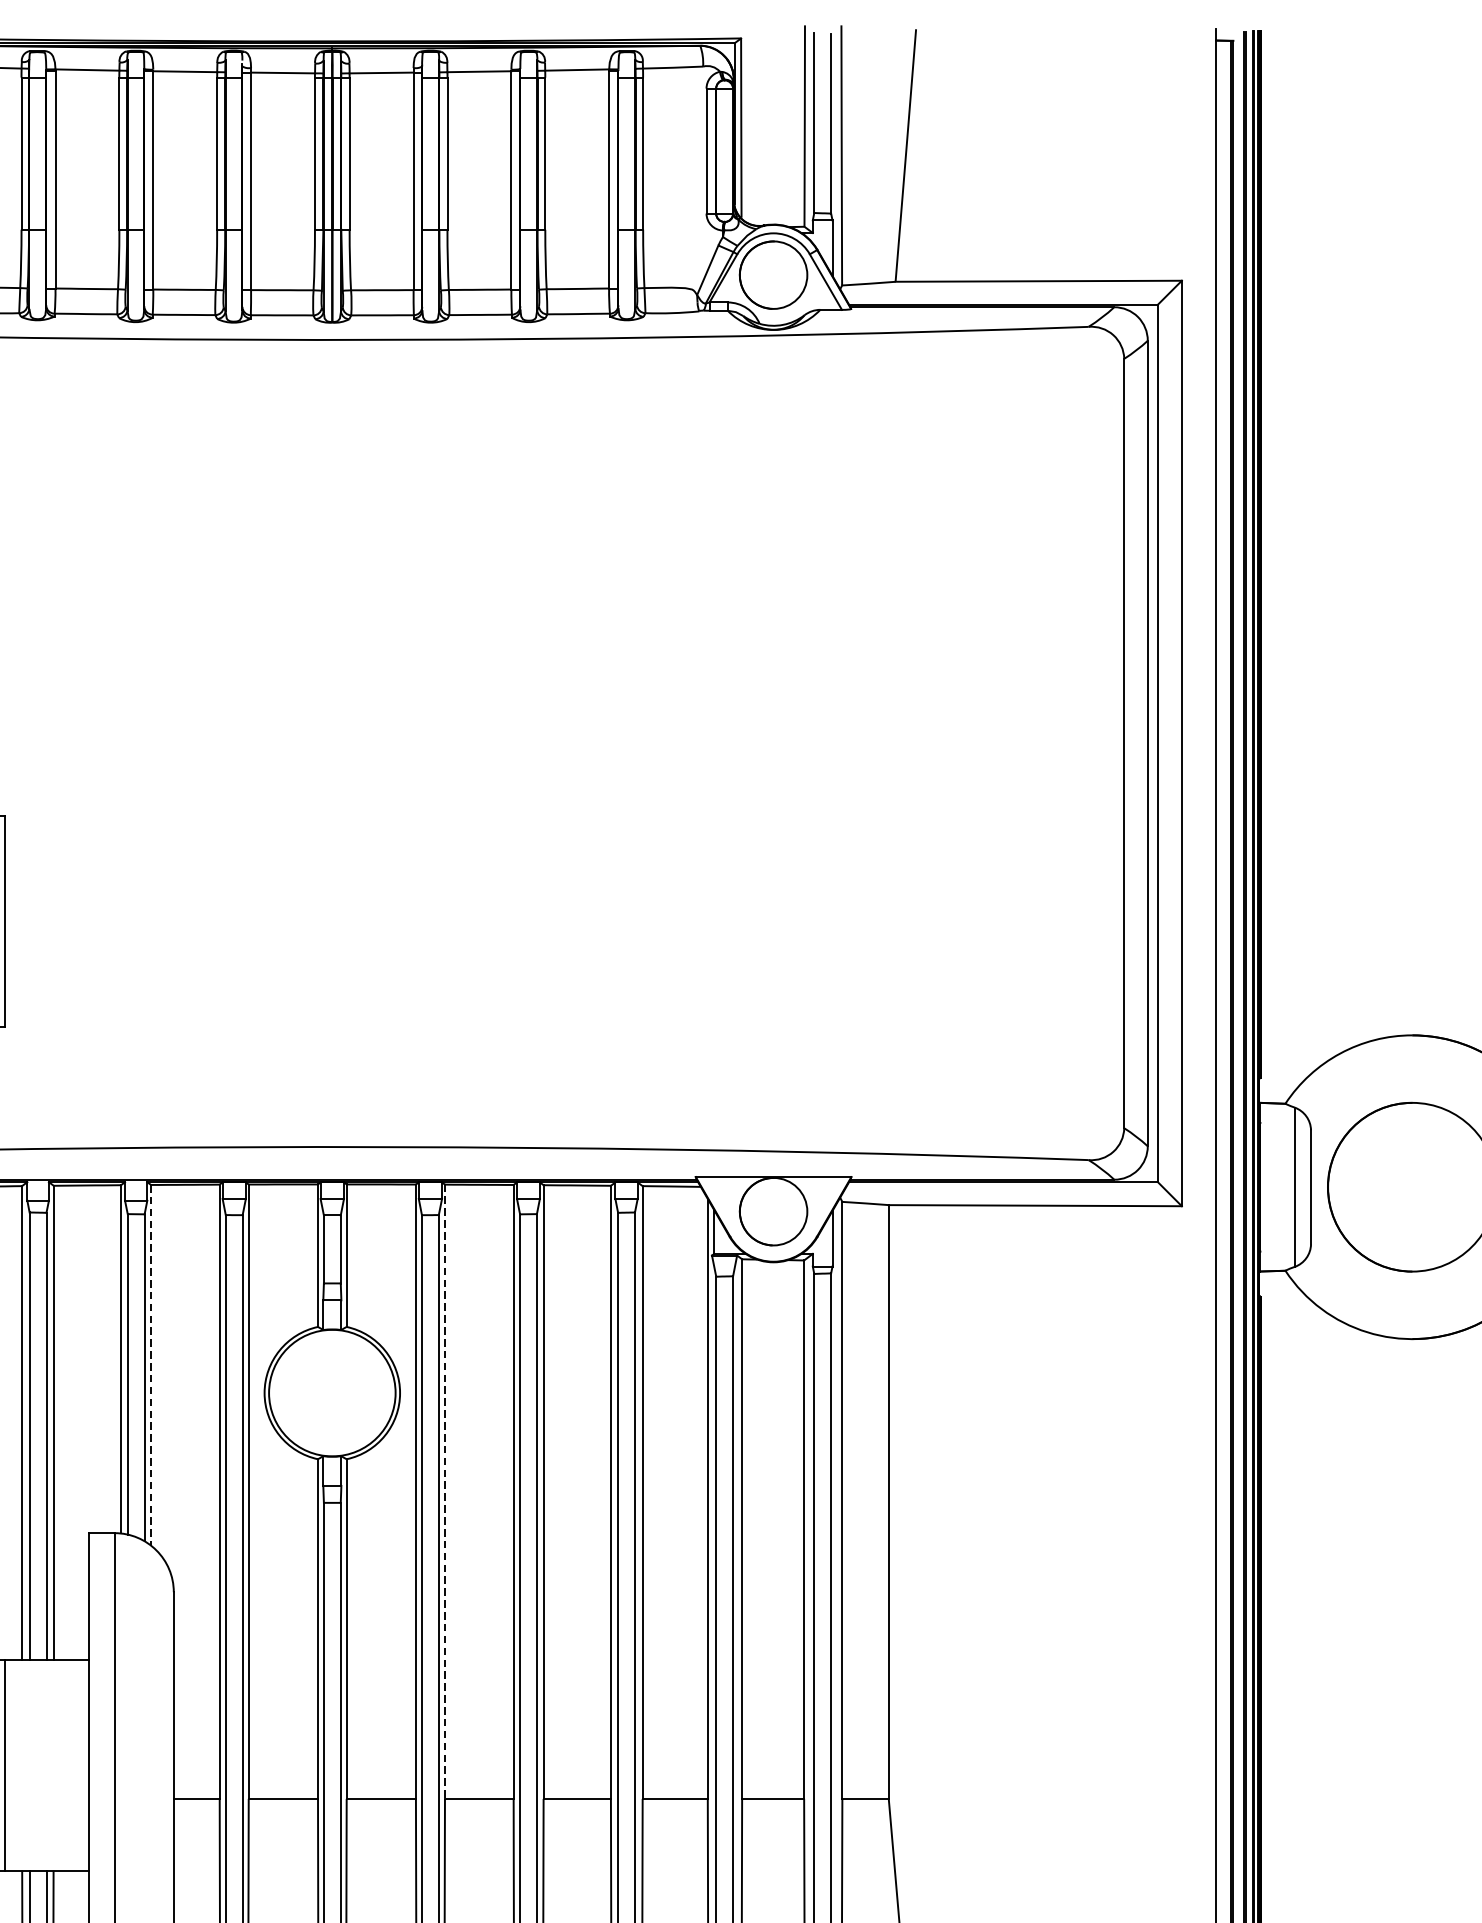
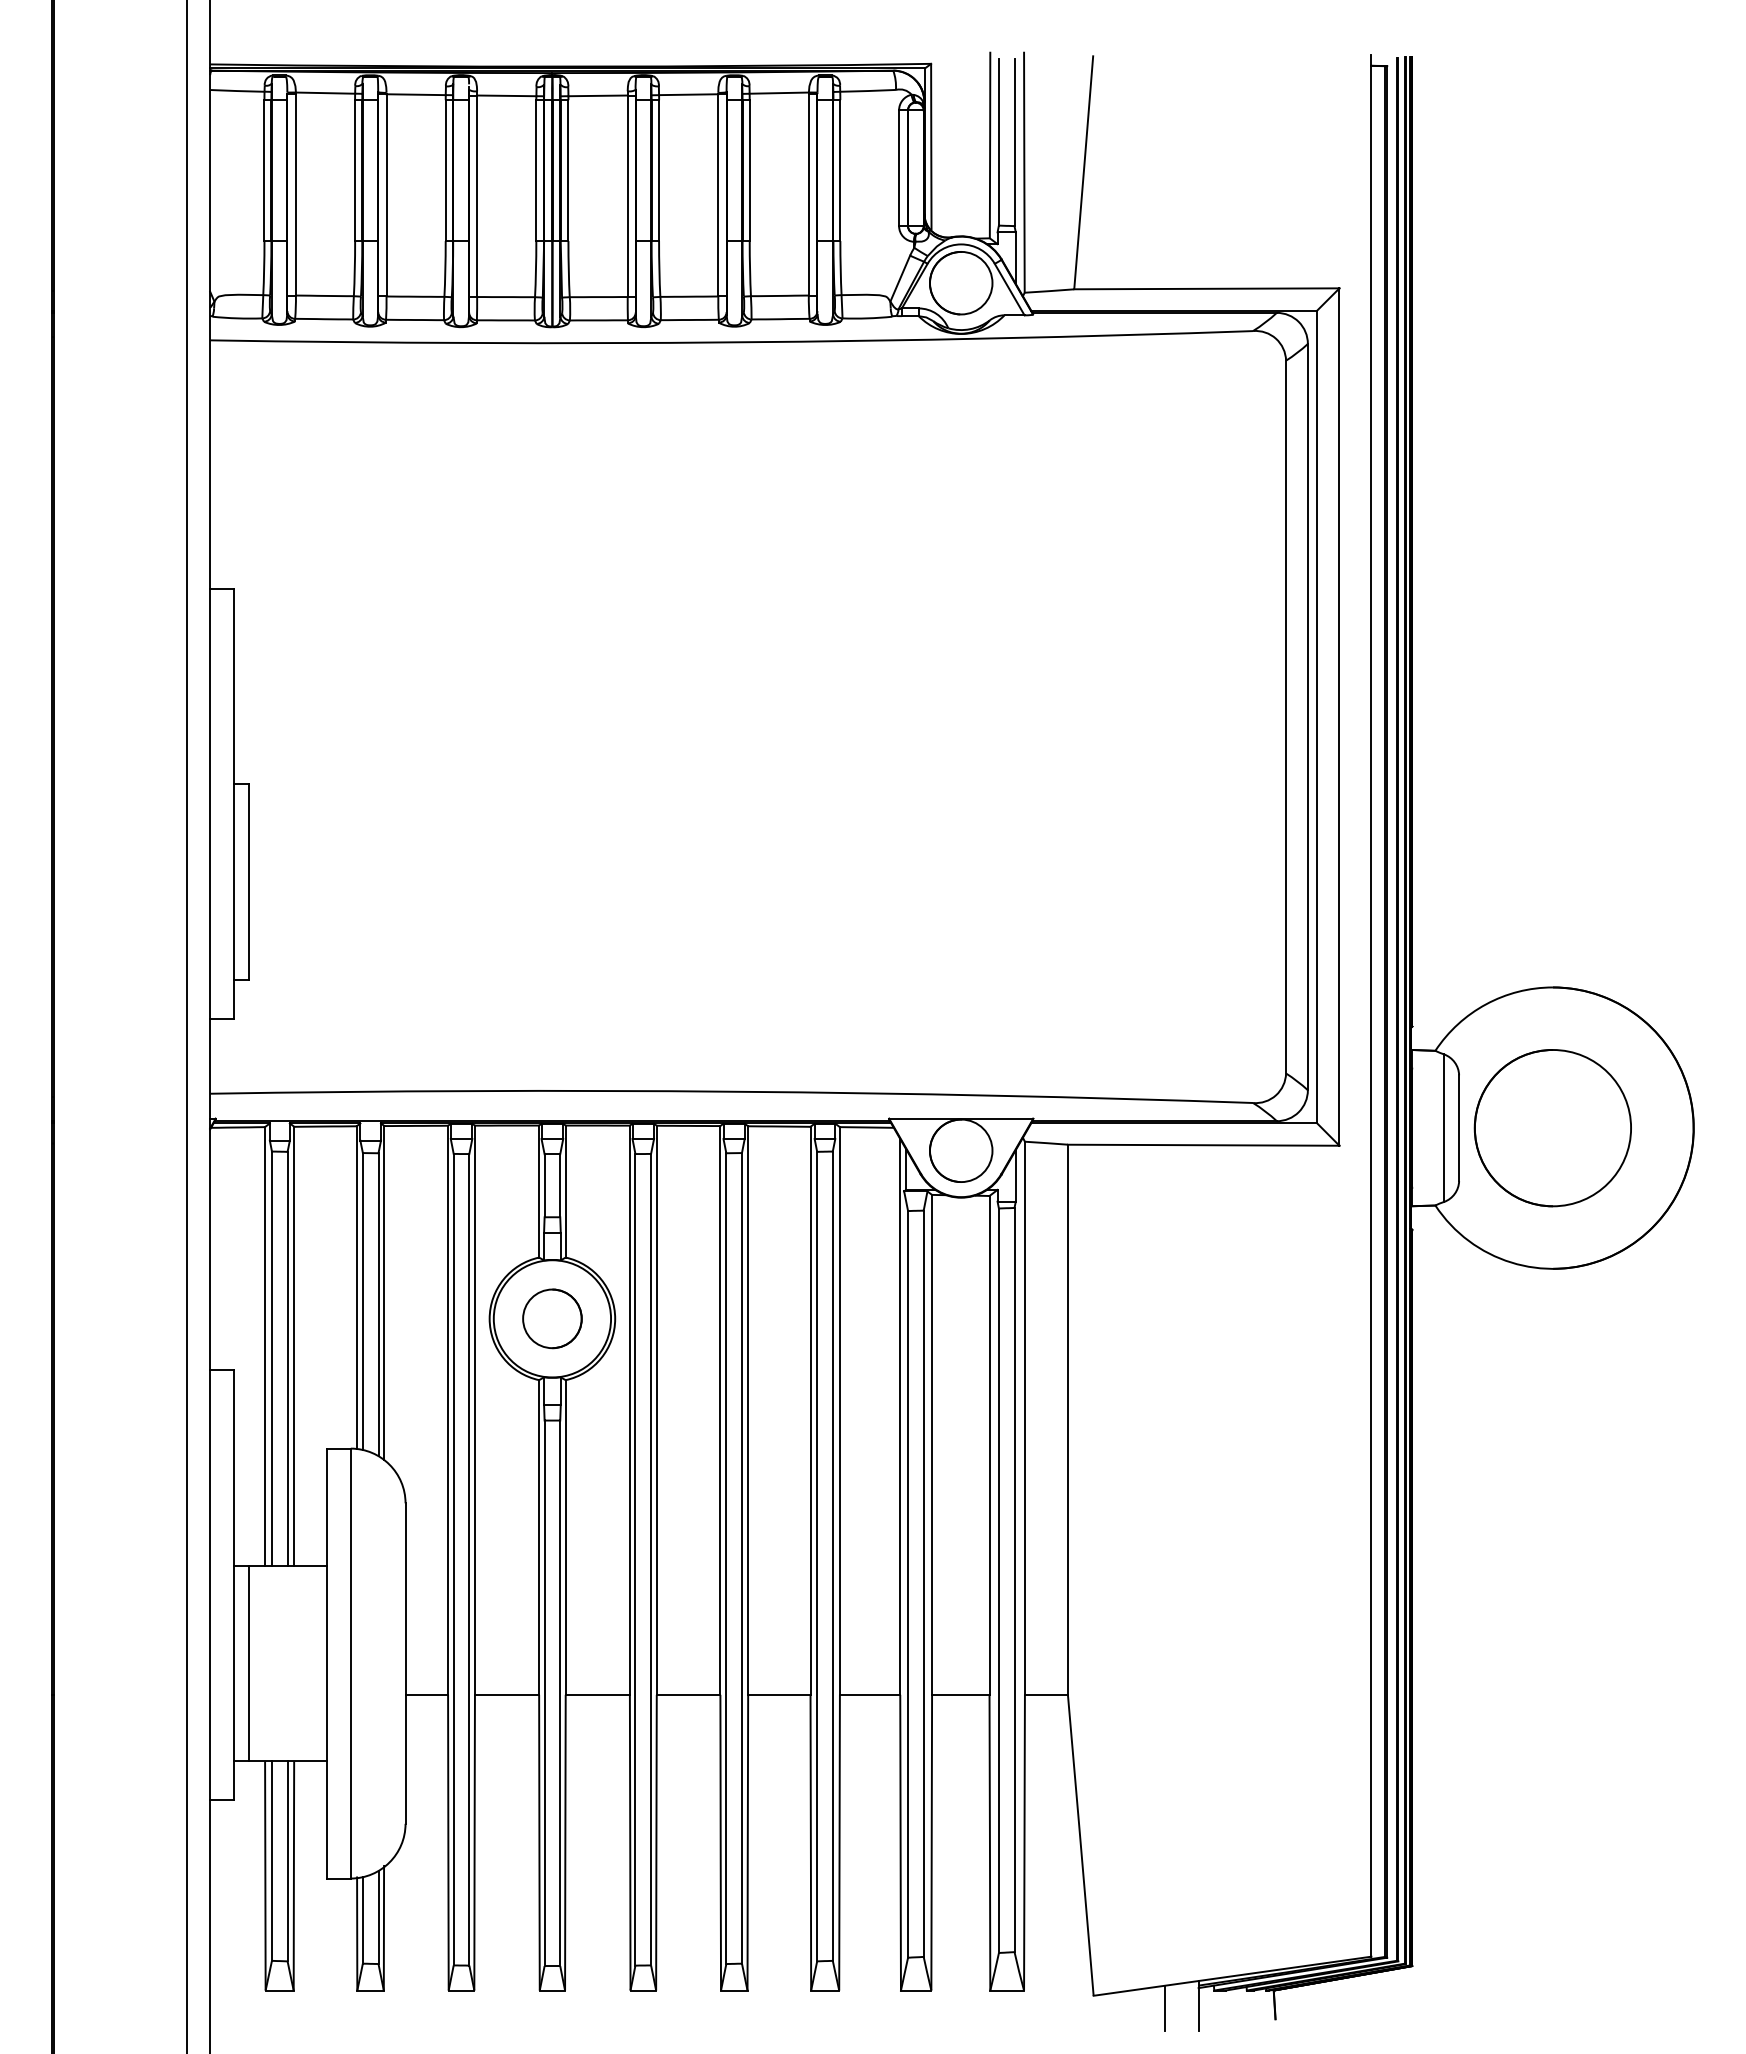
line: (151, 1365) -> (384, 1293), dashed -> solid
part: (332, 1392) -> (552, 1318), added
line: (444, 1492) -> (656, 1410), dashed -> solid

